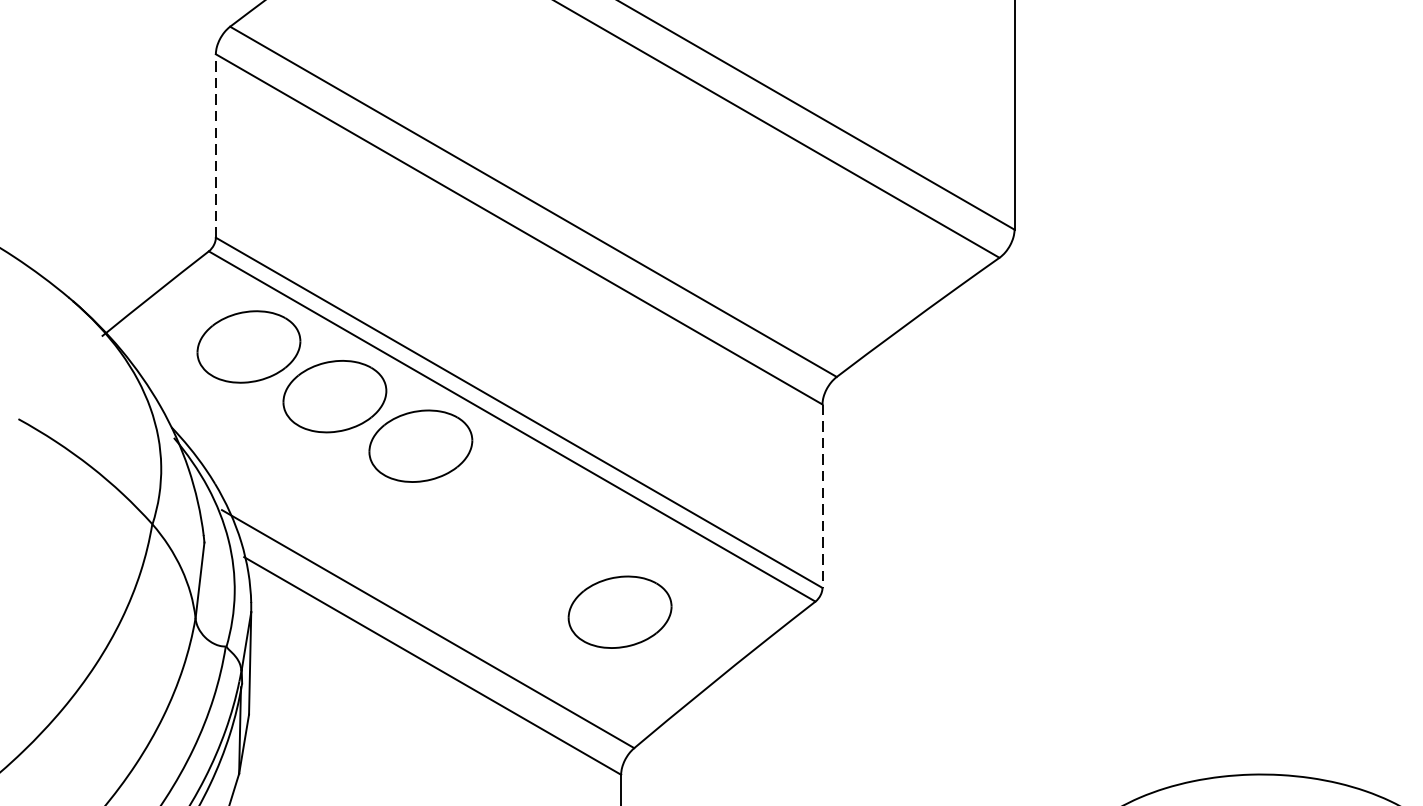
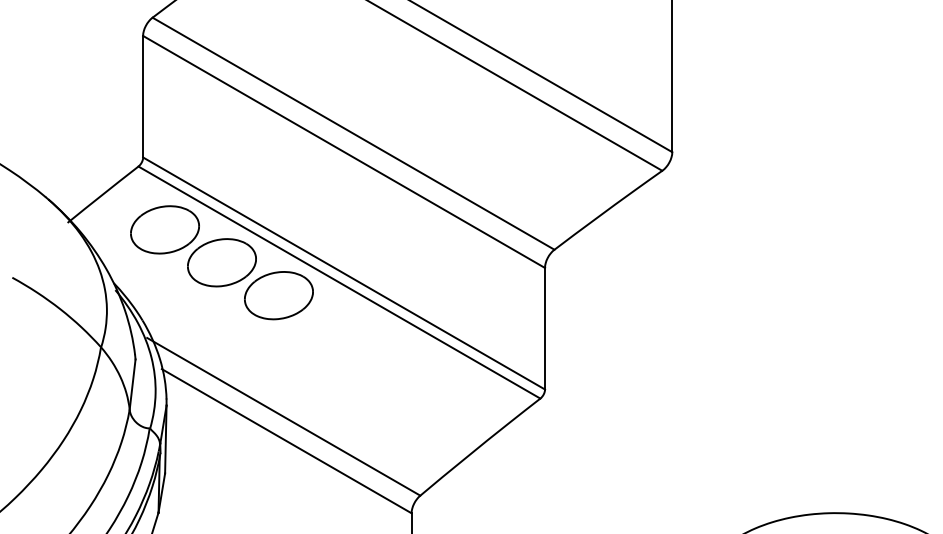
line: (216, 145) -> (143, 96), dashed -> solid
line: (823, 495) -> (545, 328), dashed -> solid
part: (619, 612) -> (410, 405), removed

